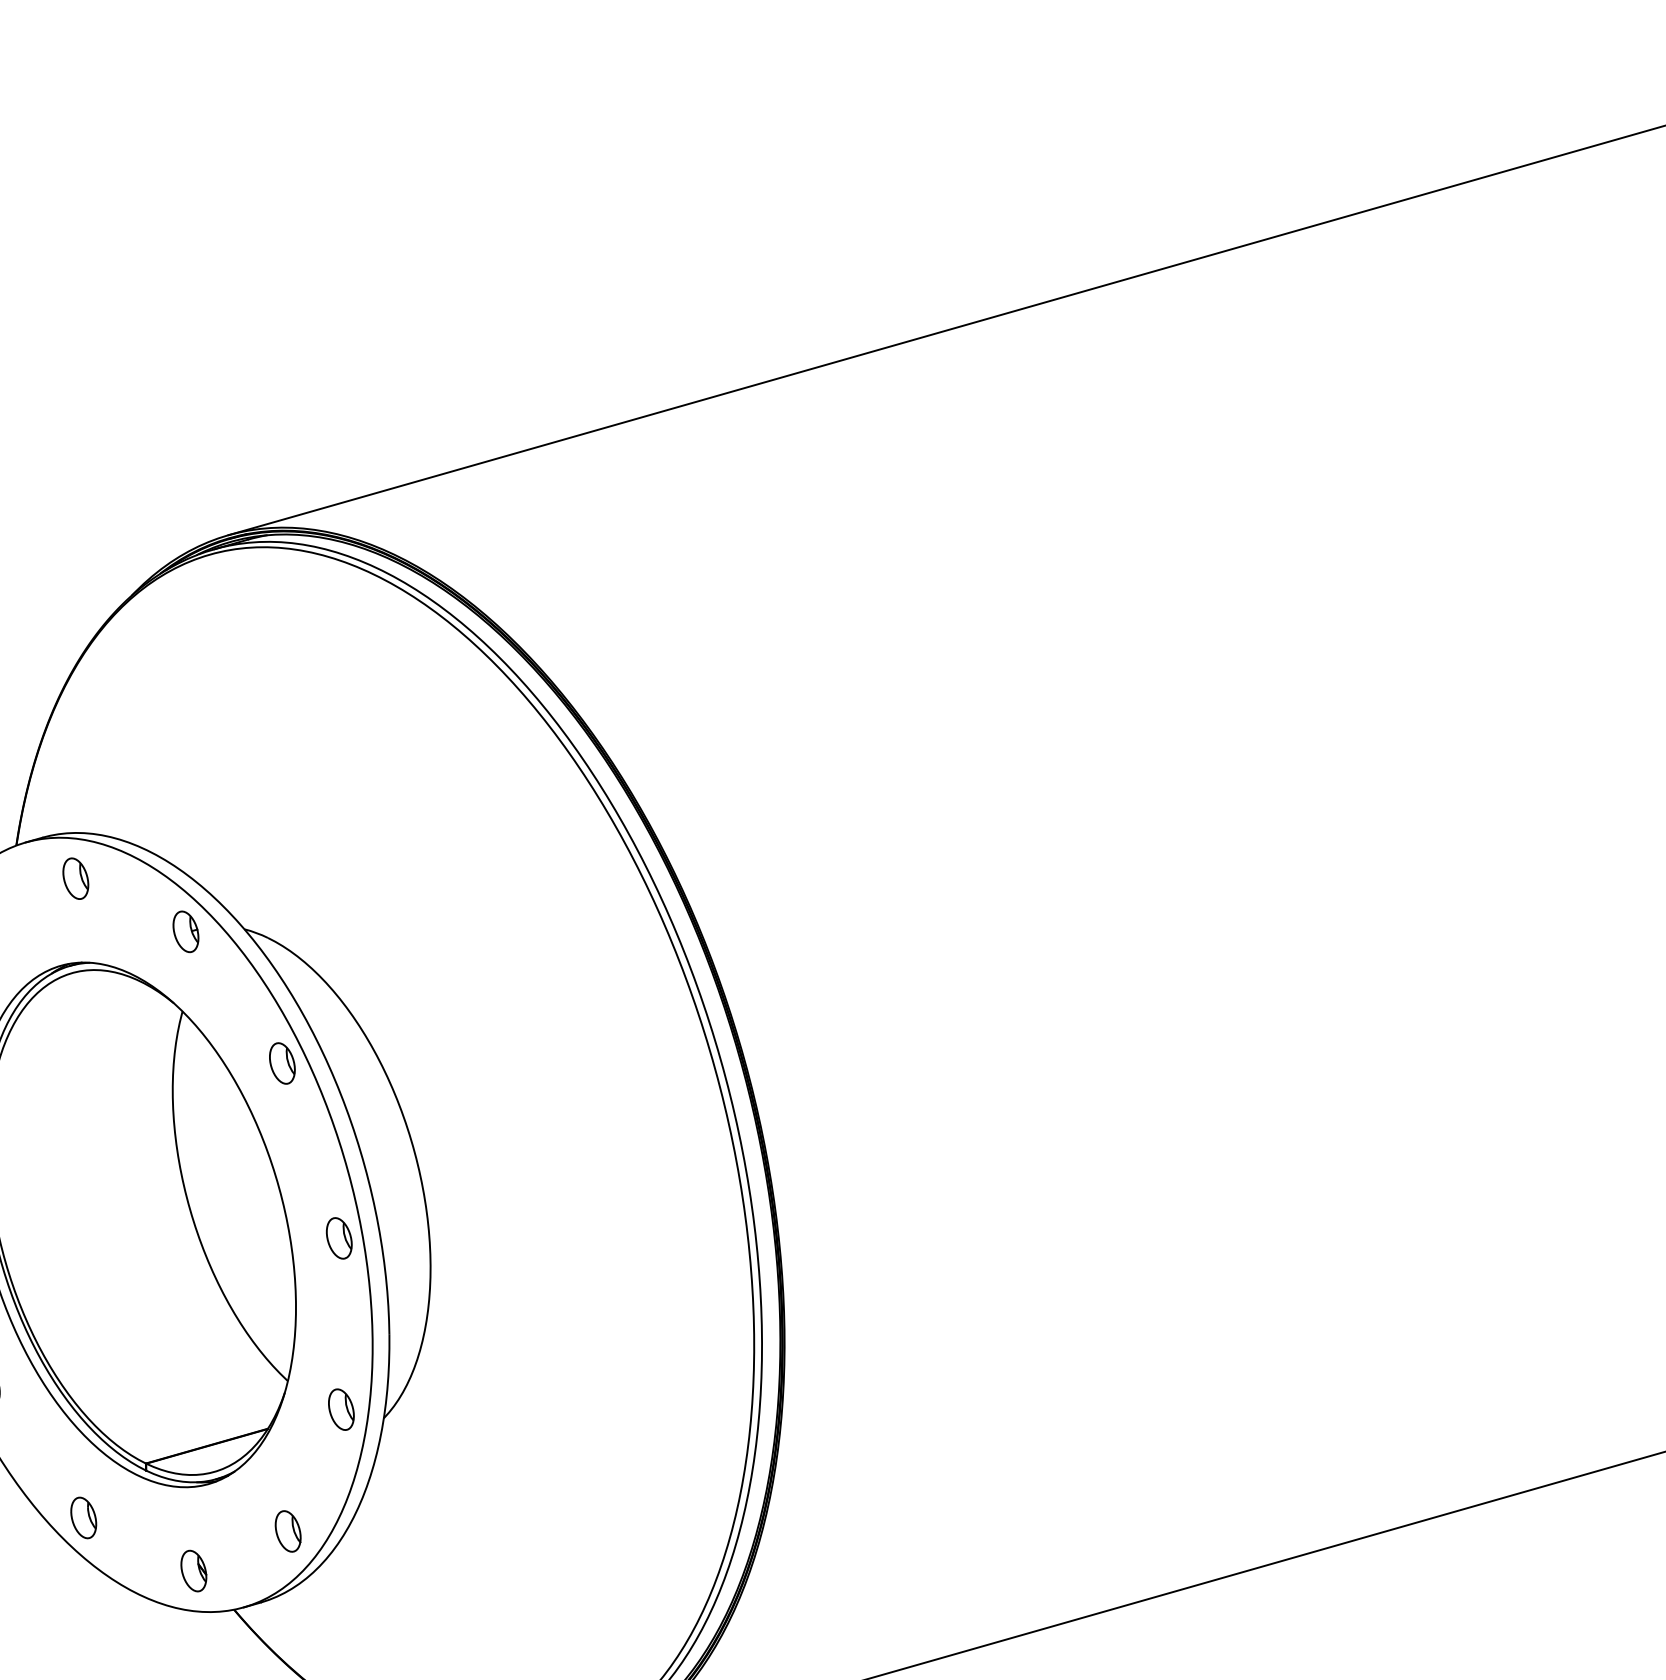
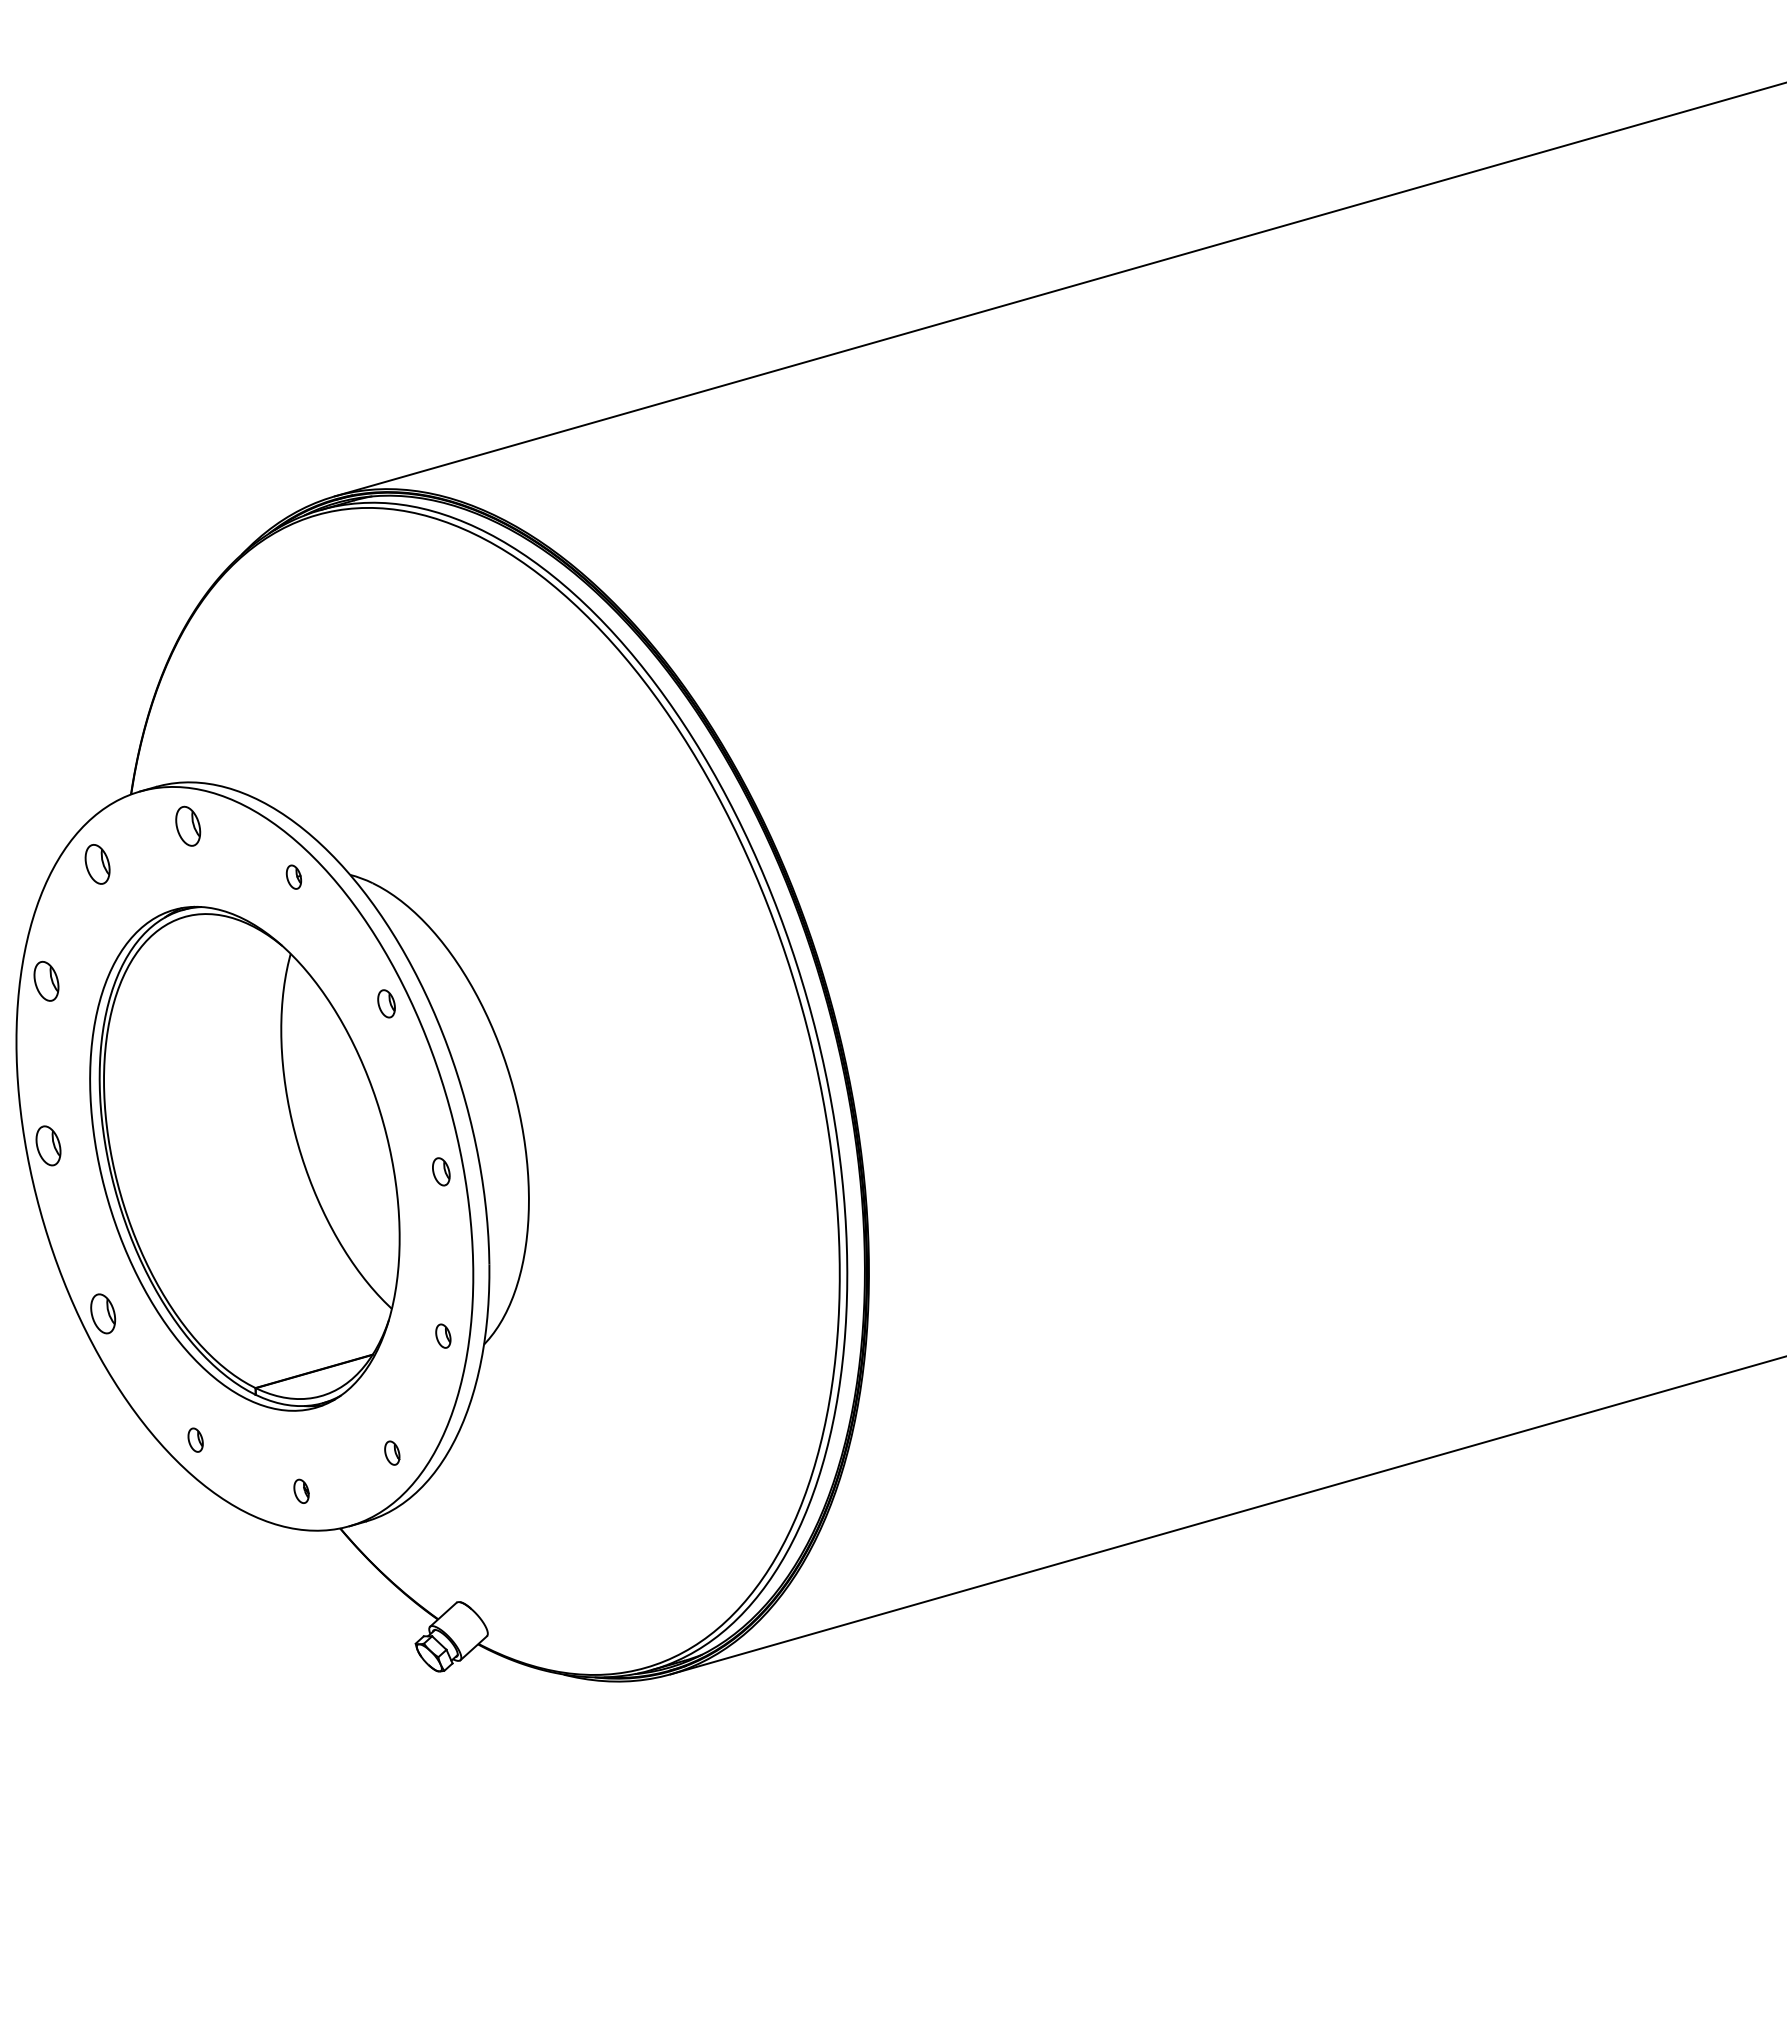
part: (185, 930) -> (293, 876), size x0.6
part: (282, 1063) -> (386, 1003), size x0.7
part: (339, 1238) -> (441, 1171), size x0.7
part: (341, 1408) -> (443, 1335), size x0.6
part: (83, 1517) -> (195, 1439), size x0.6
part: (288, 1530) -> (392, 1452), size x0.6
part: (193, 1571) -> (301, 1491), size x0.6

